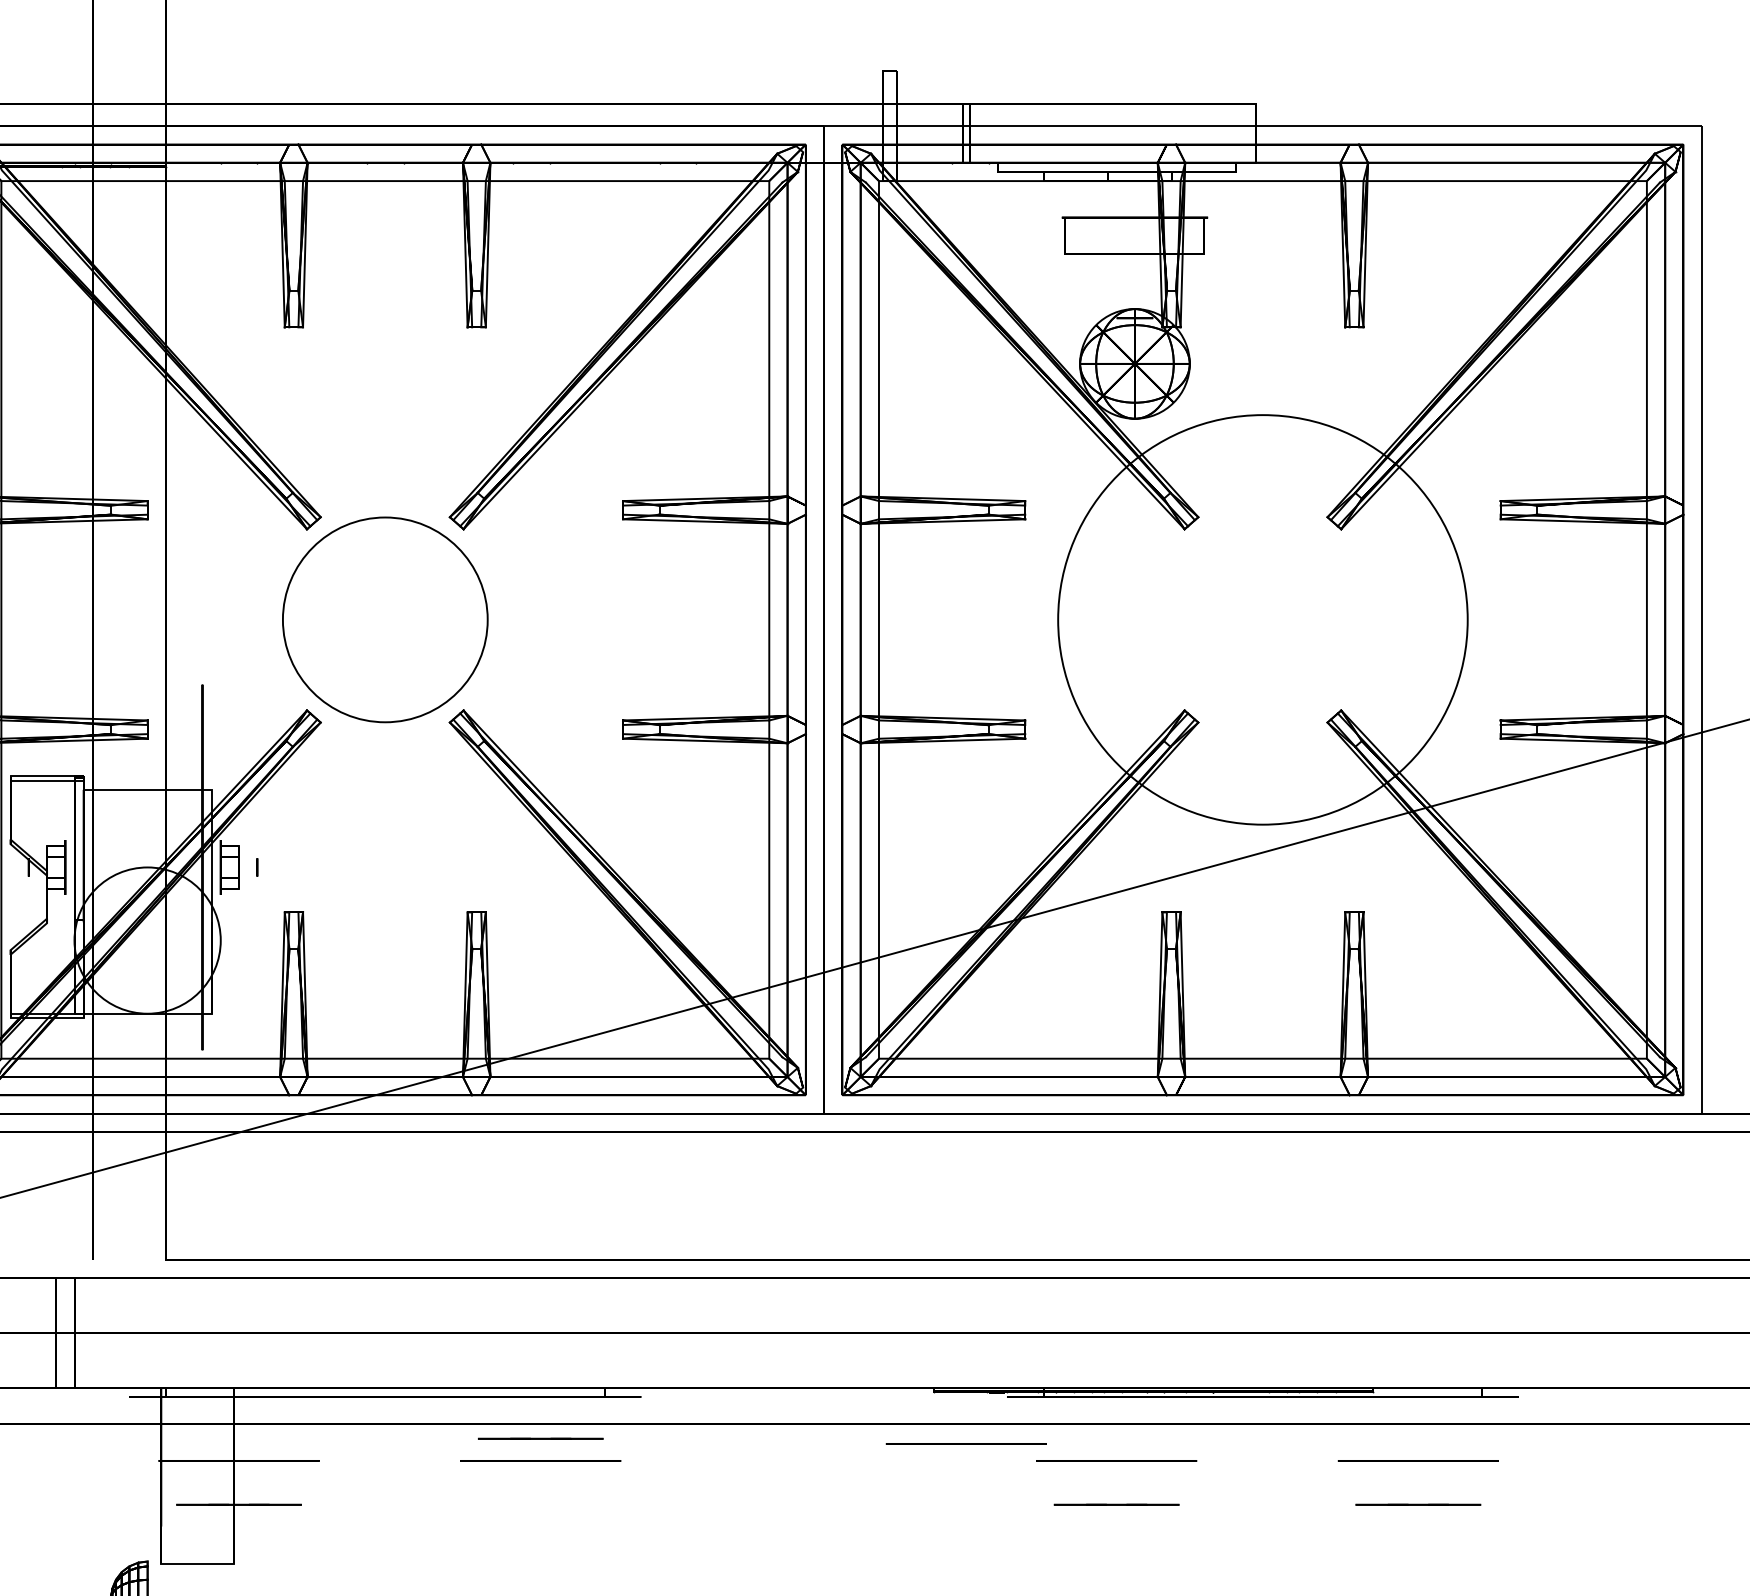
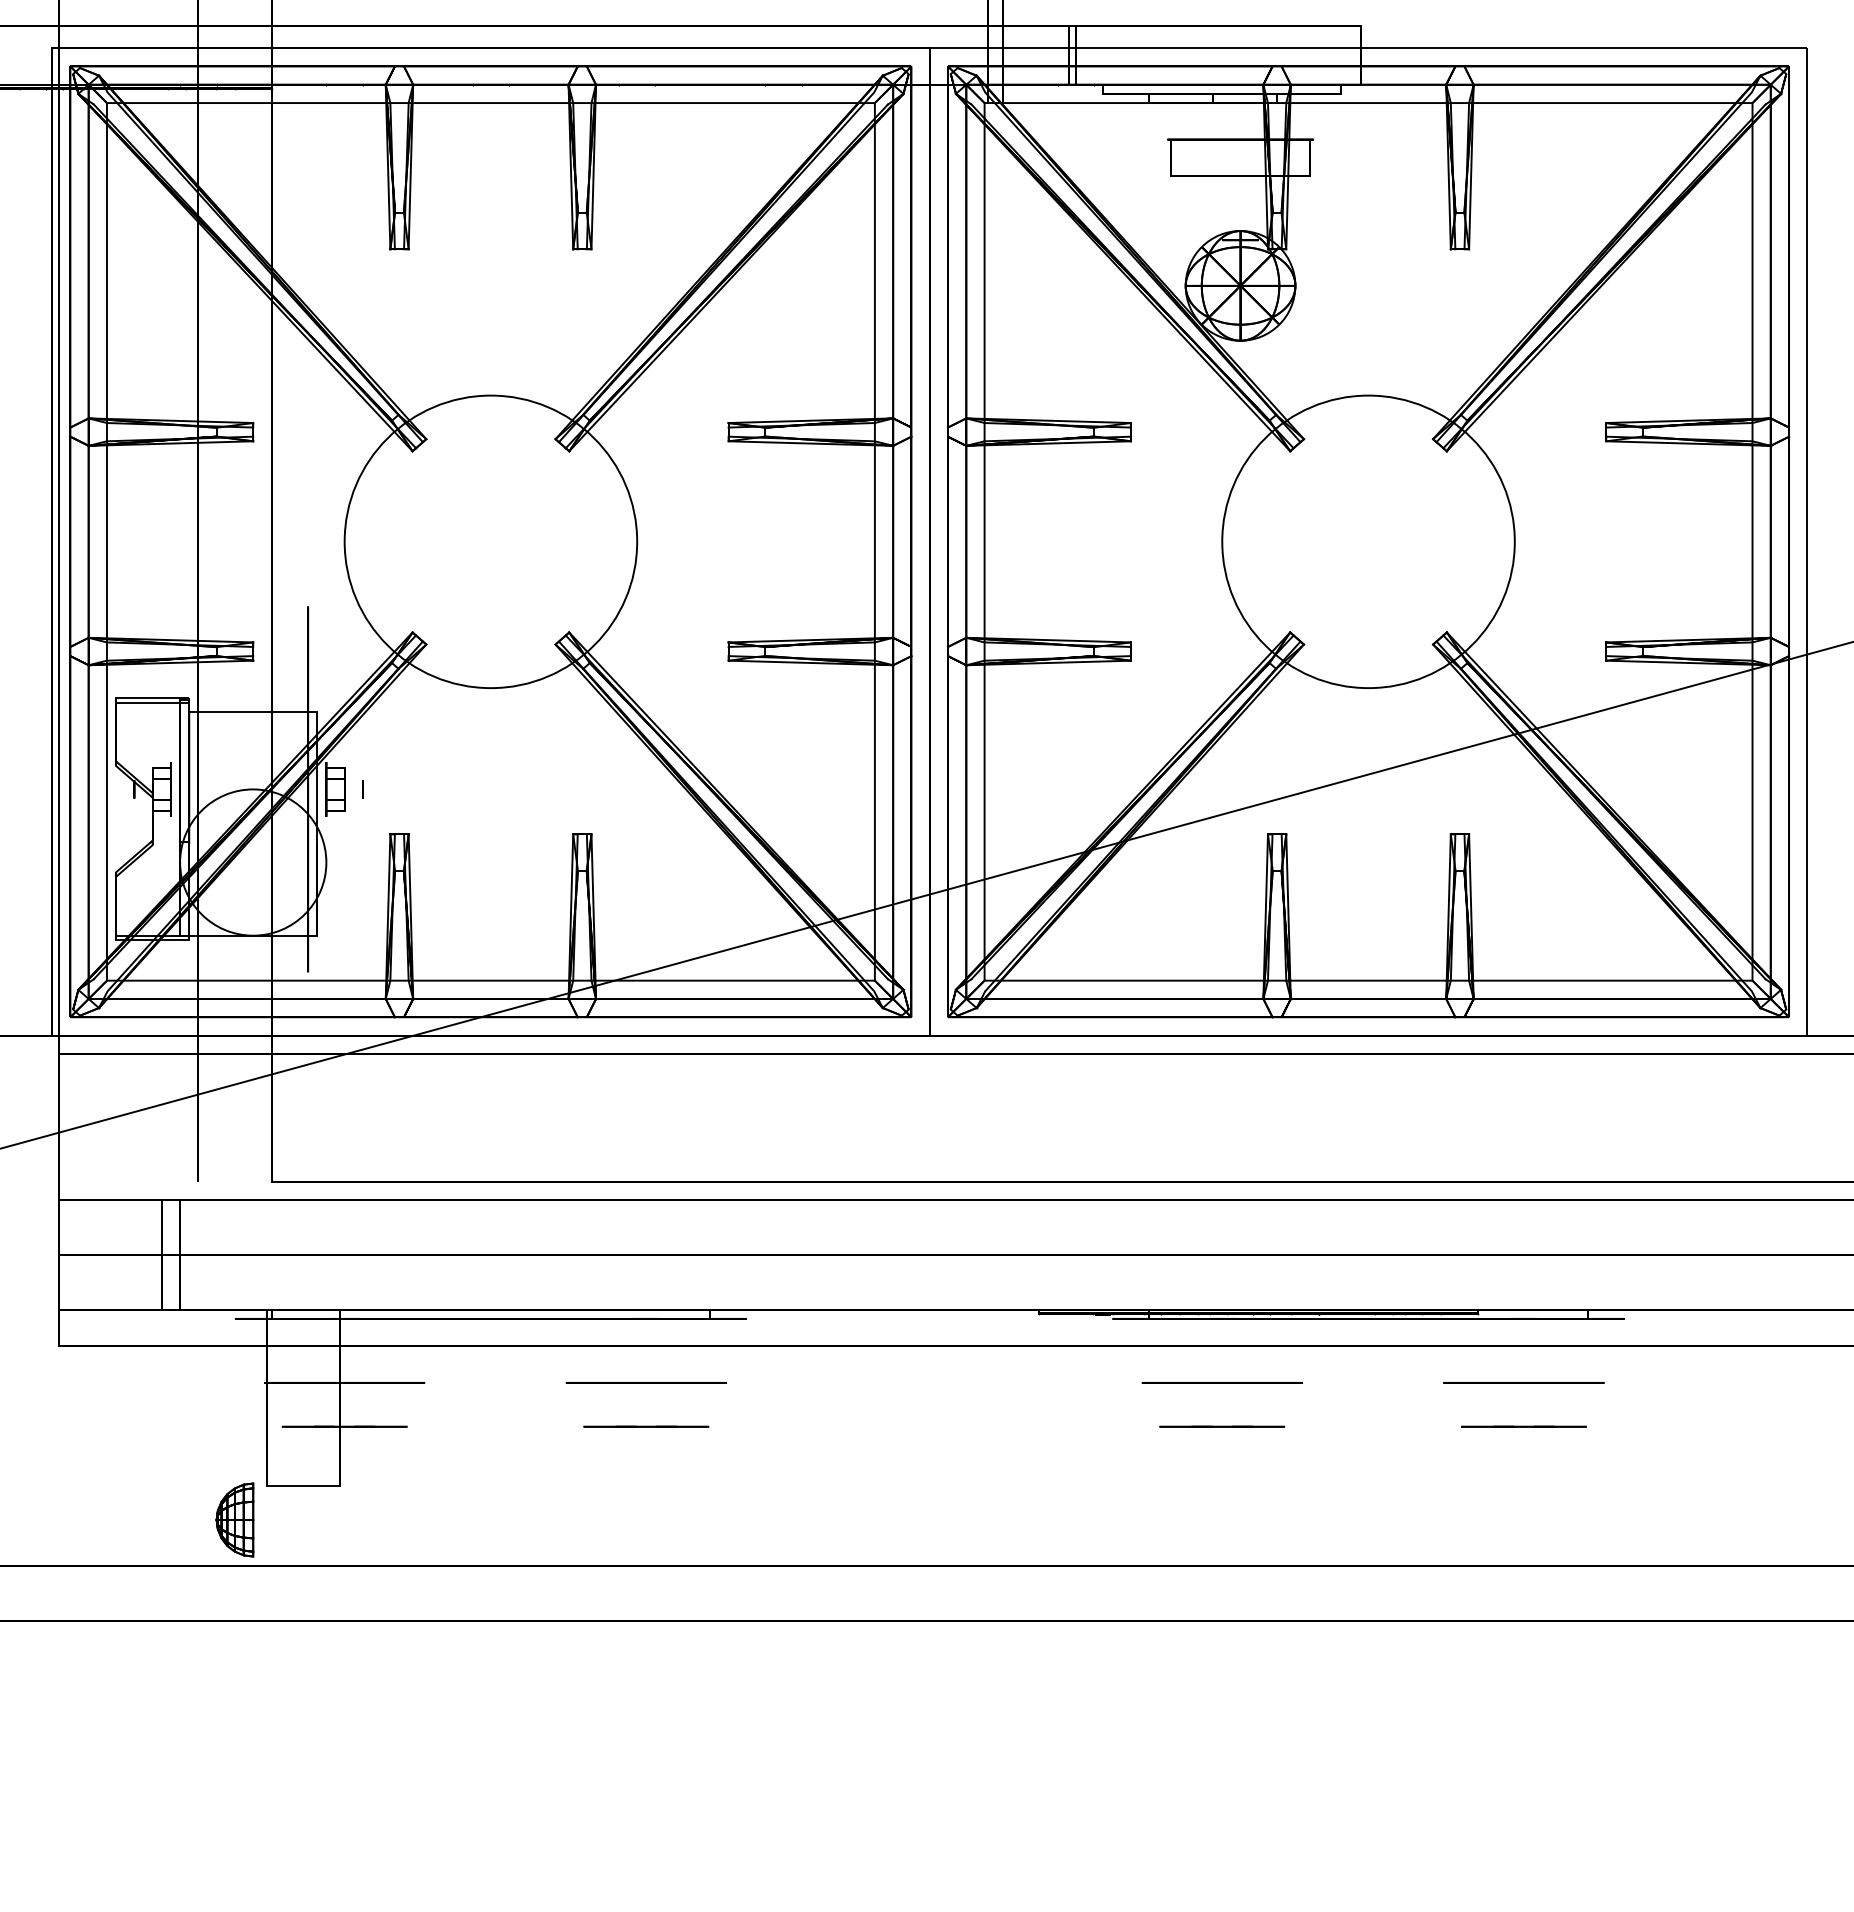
circle: (384, 619) -> (490, 541), size x1.43
circle: (1262, 619) -> (1368, 541), size x0.71
line: (540, 1438) -> (646, 1426), moved
circle: (965, 1443) -> (1071, 1365), removed

